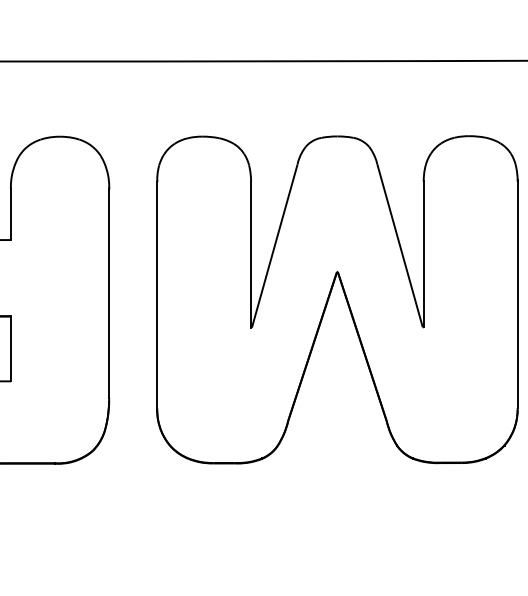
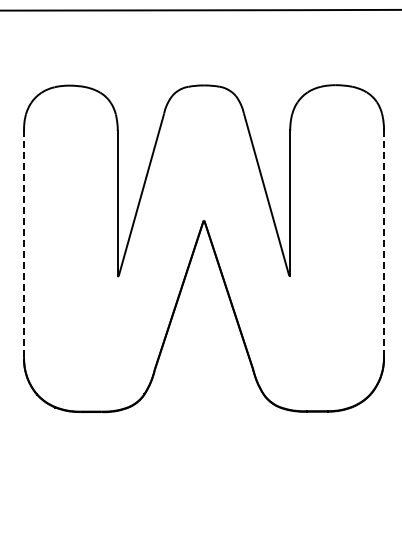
line: (157, 294) -> (24, 243), solid -> dashed
line: (517, 294) -> (383, 243), solid -> dashed

